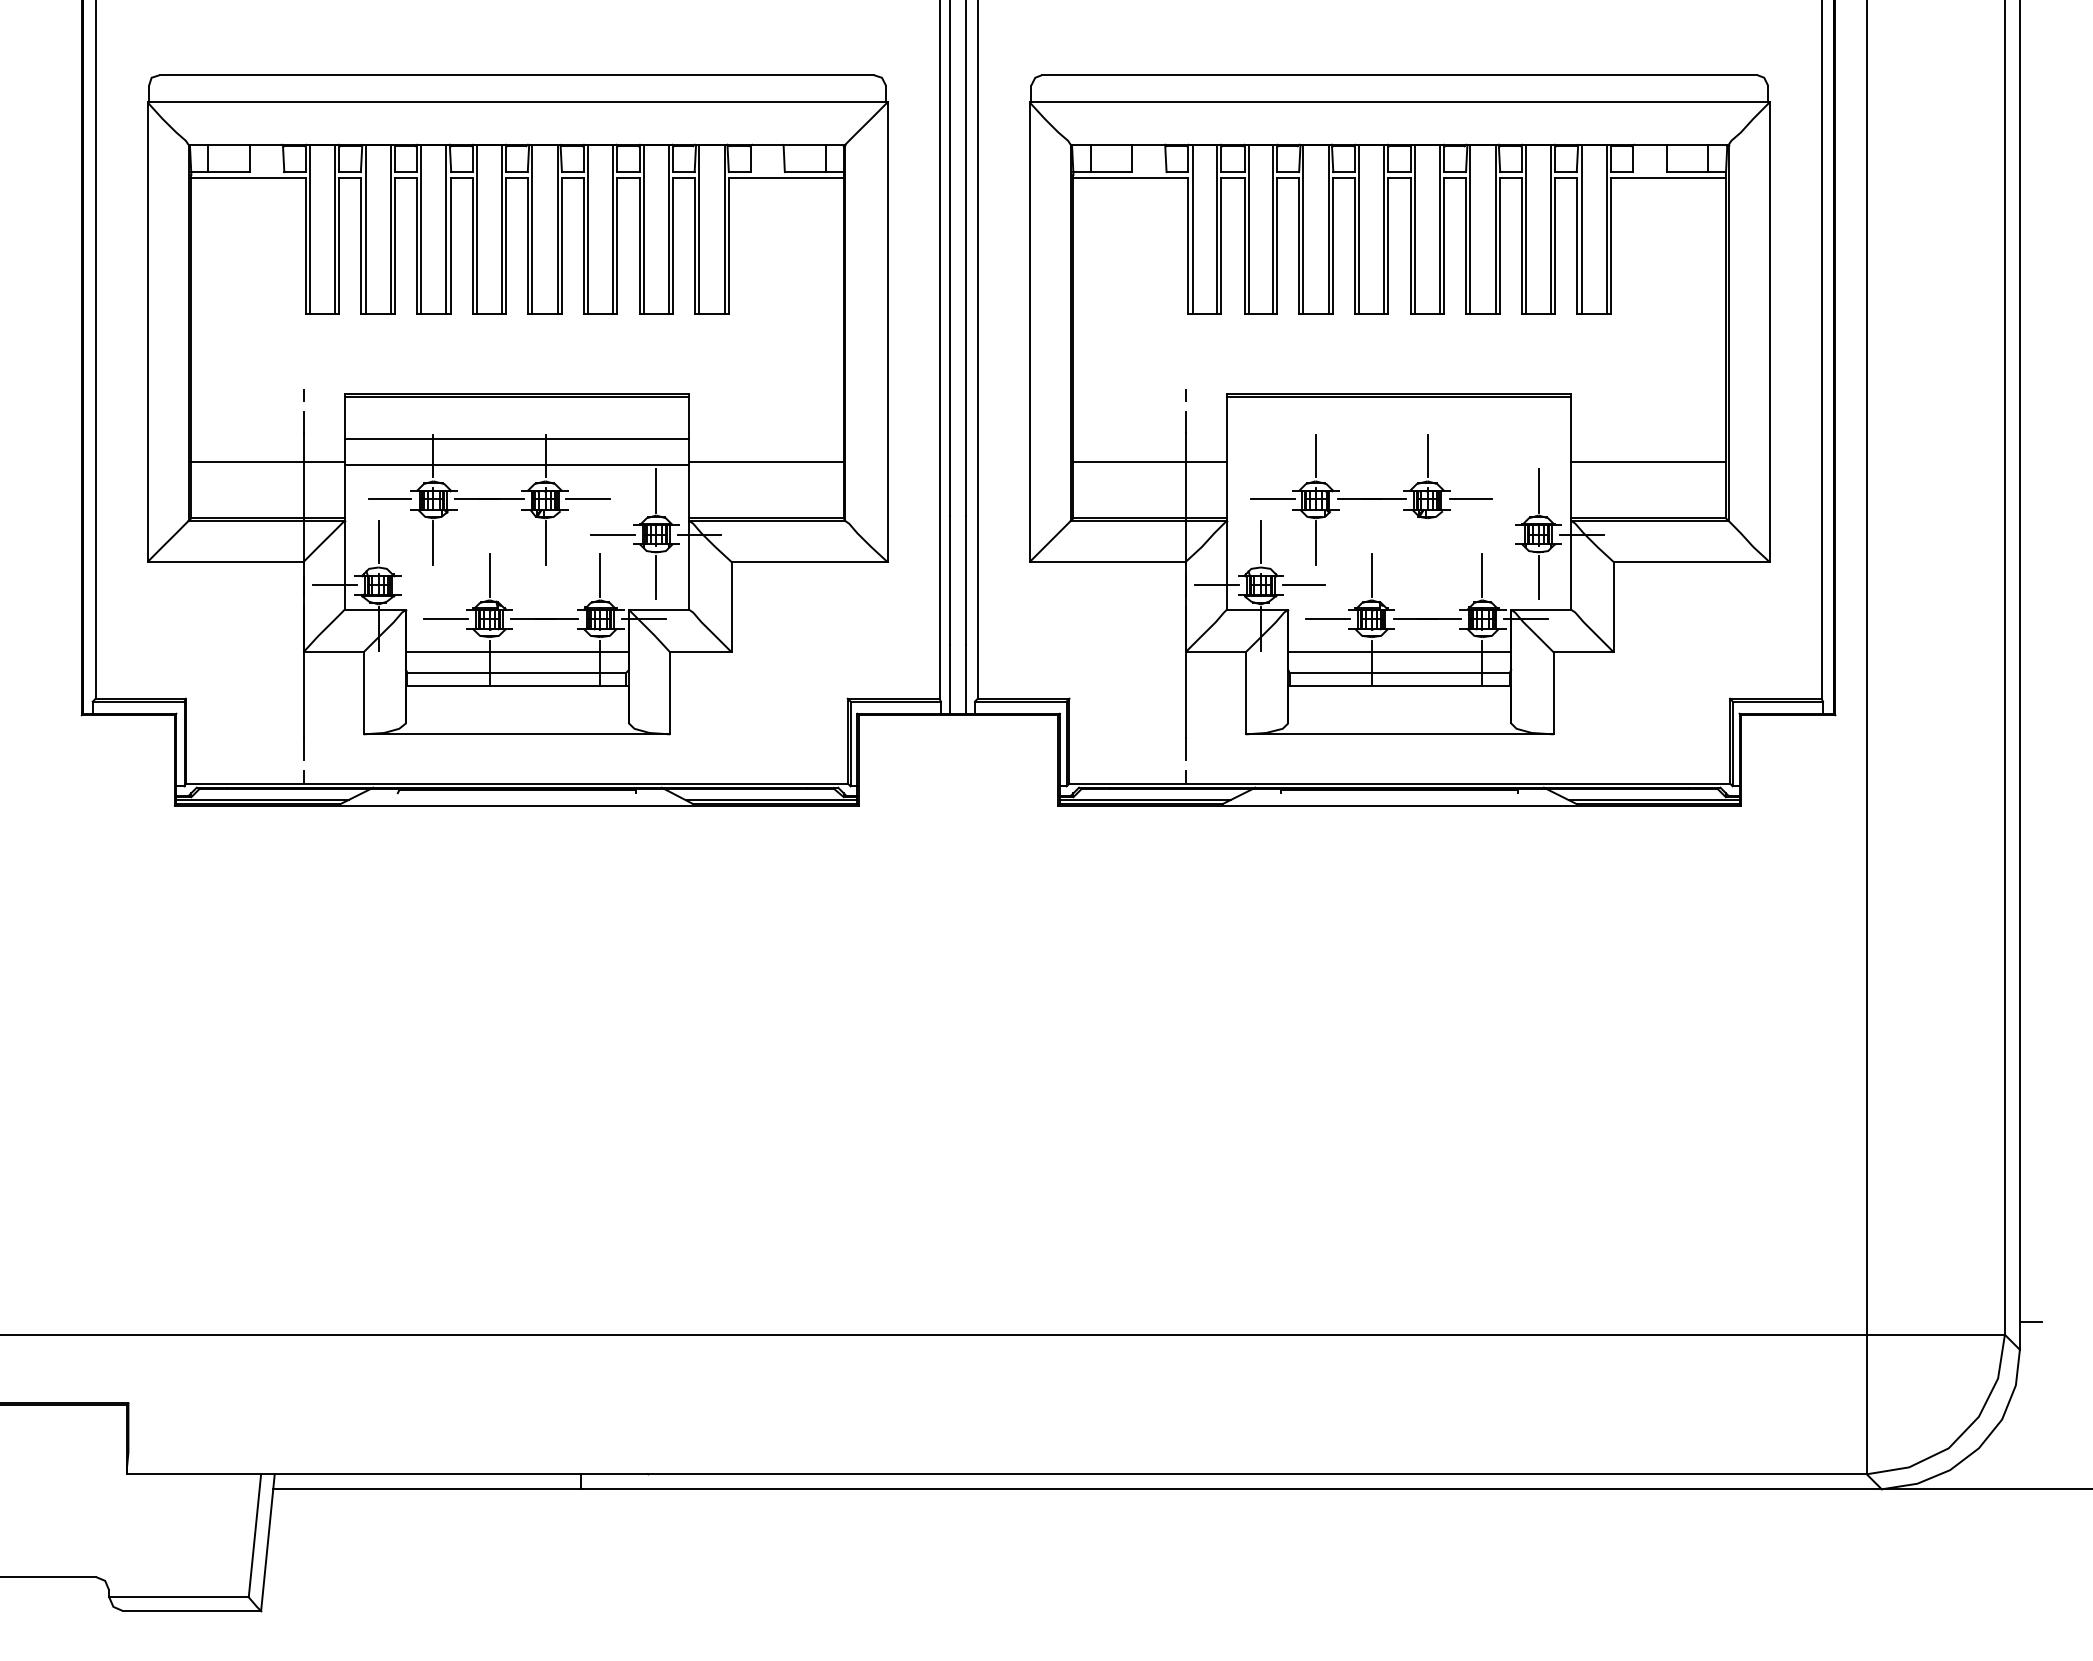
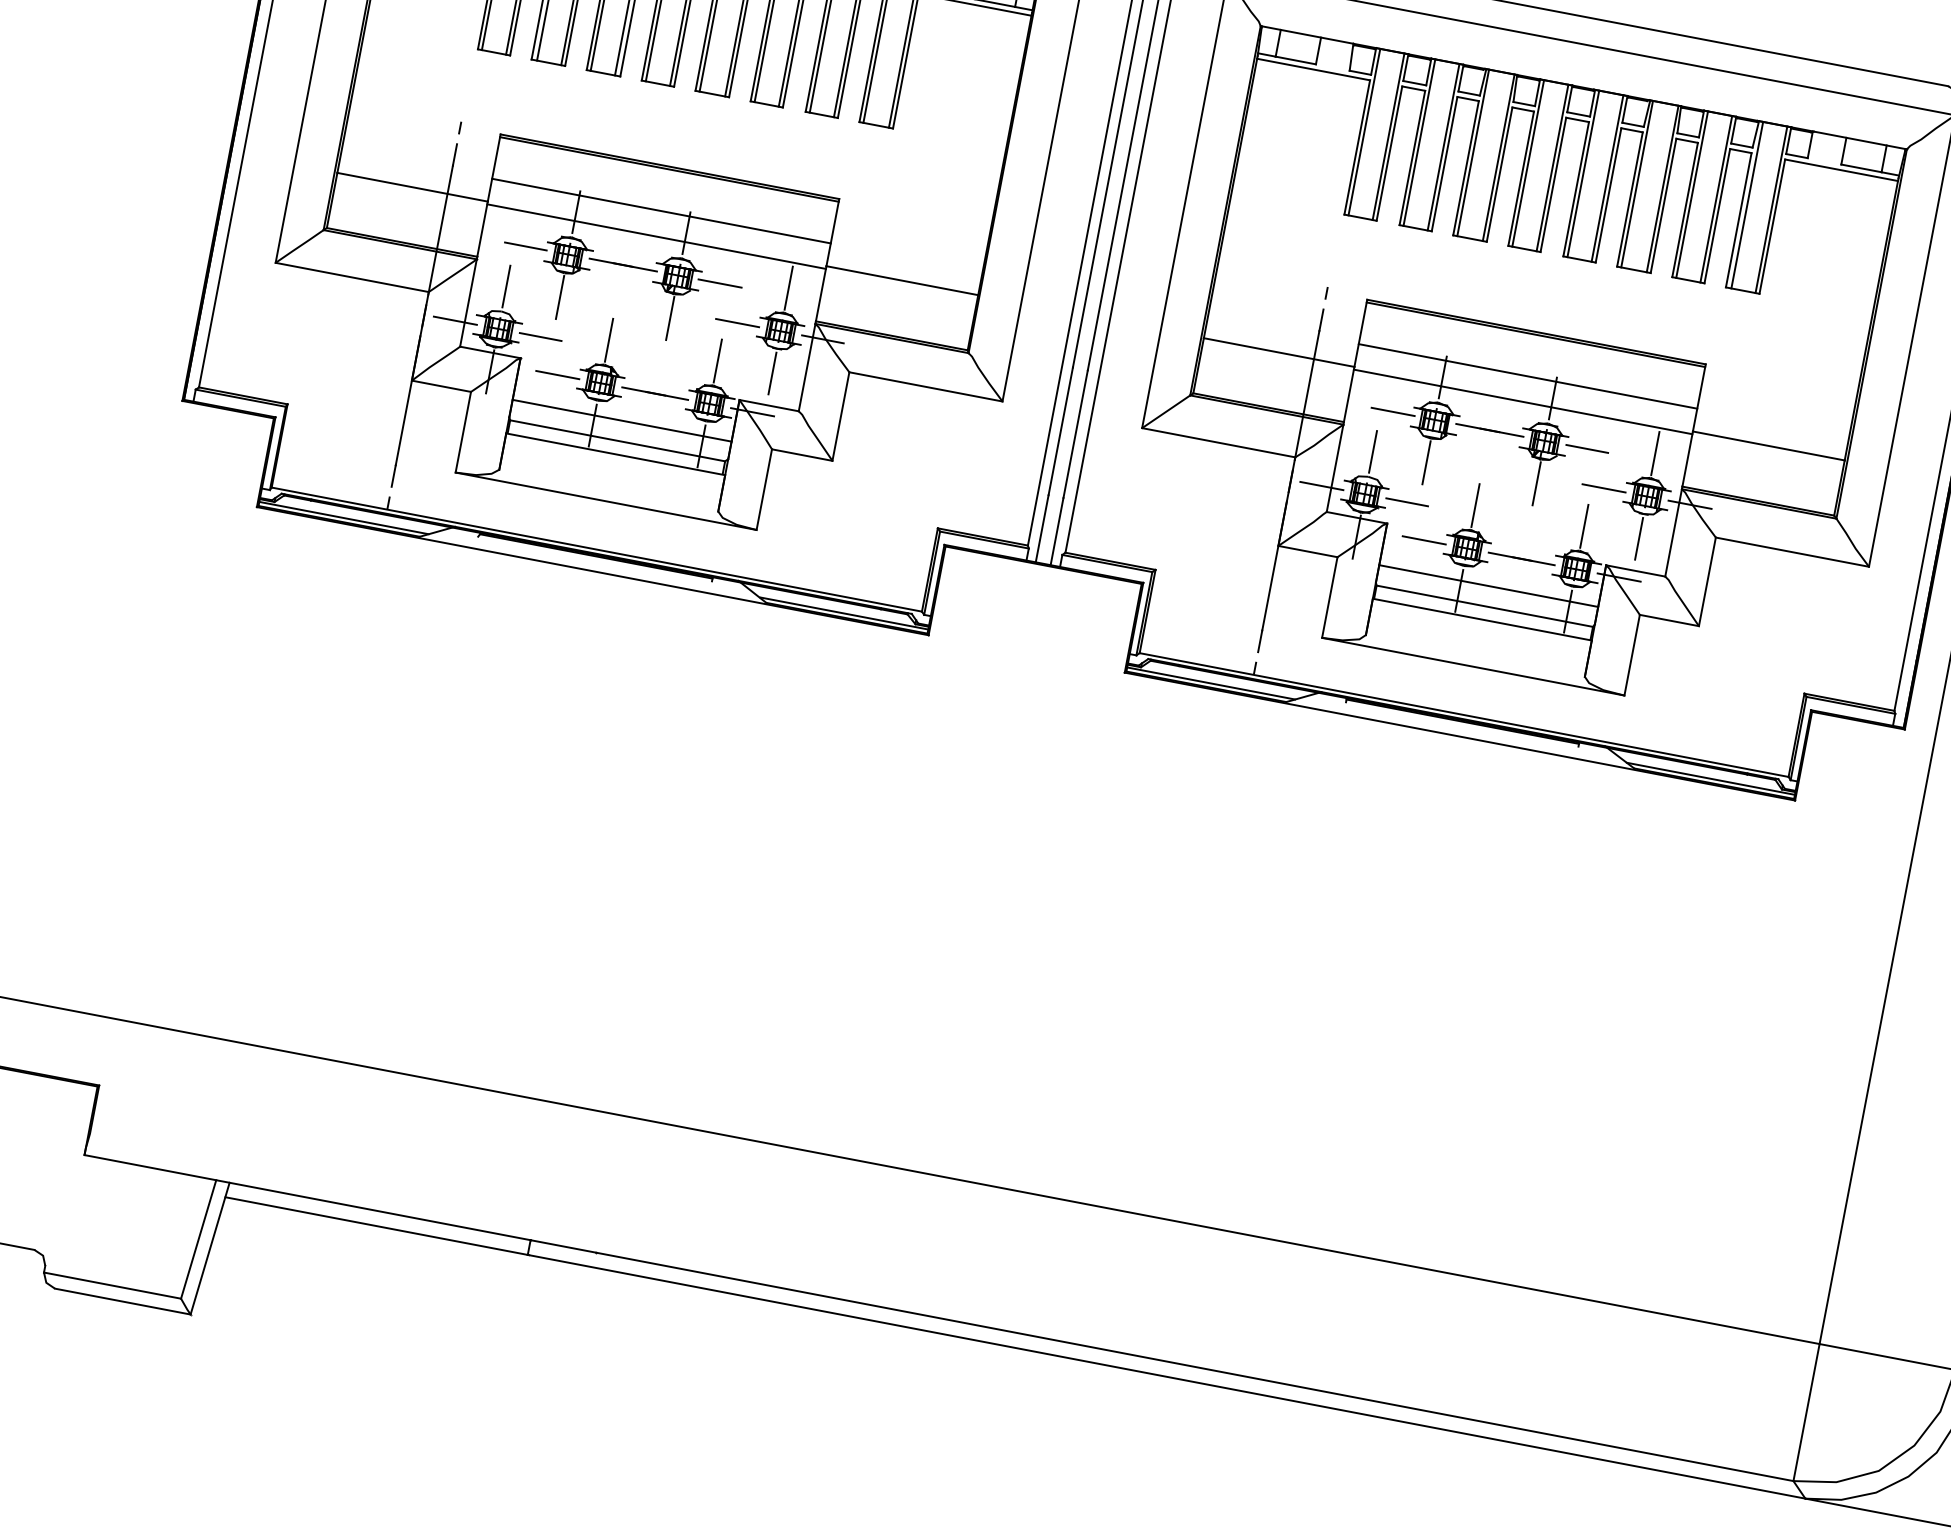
line: (1398, 438) -> (1527, 375), added
line: (1398, 464) -> (1522, 401), added
line: (1494, 534) -> (1603, 488), added
line: (1427, 542) -> (1536, 483), added
line: (421, 584) -> (540, 336), added

